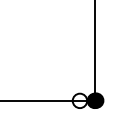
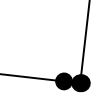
fill: (79, 100) -> (63, 80), added

